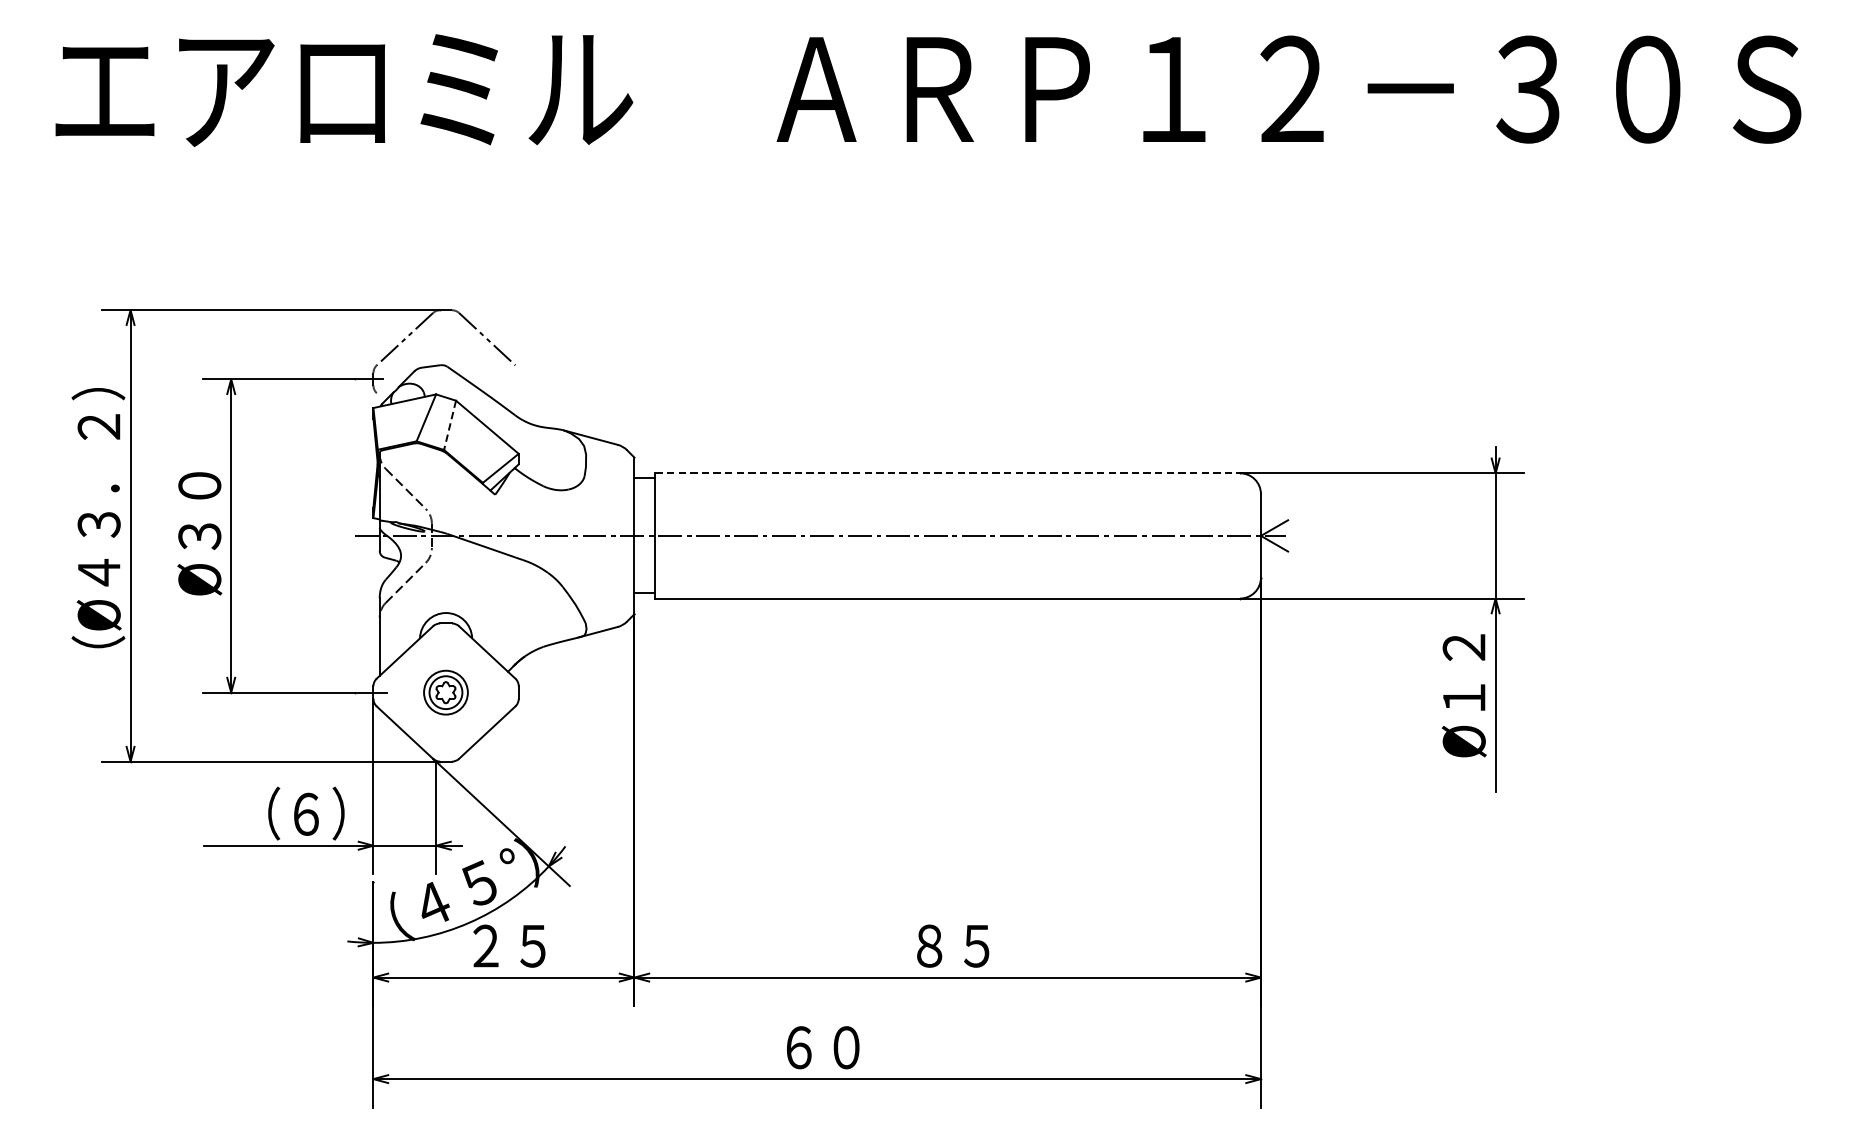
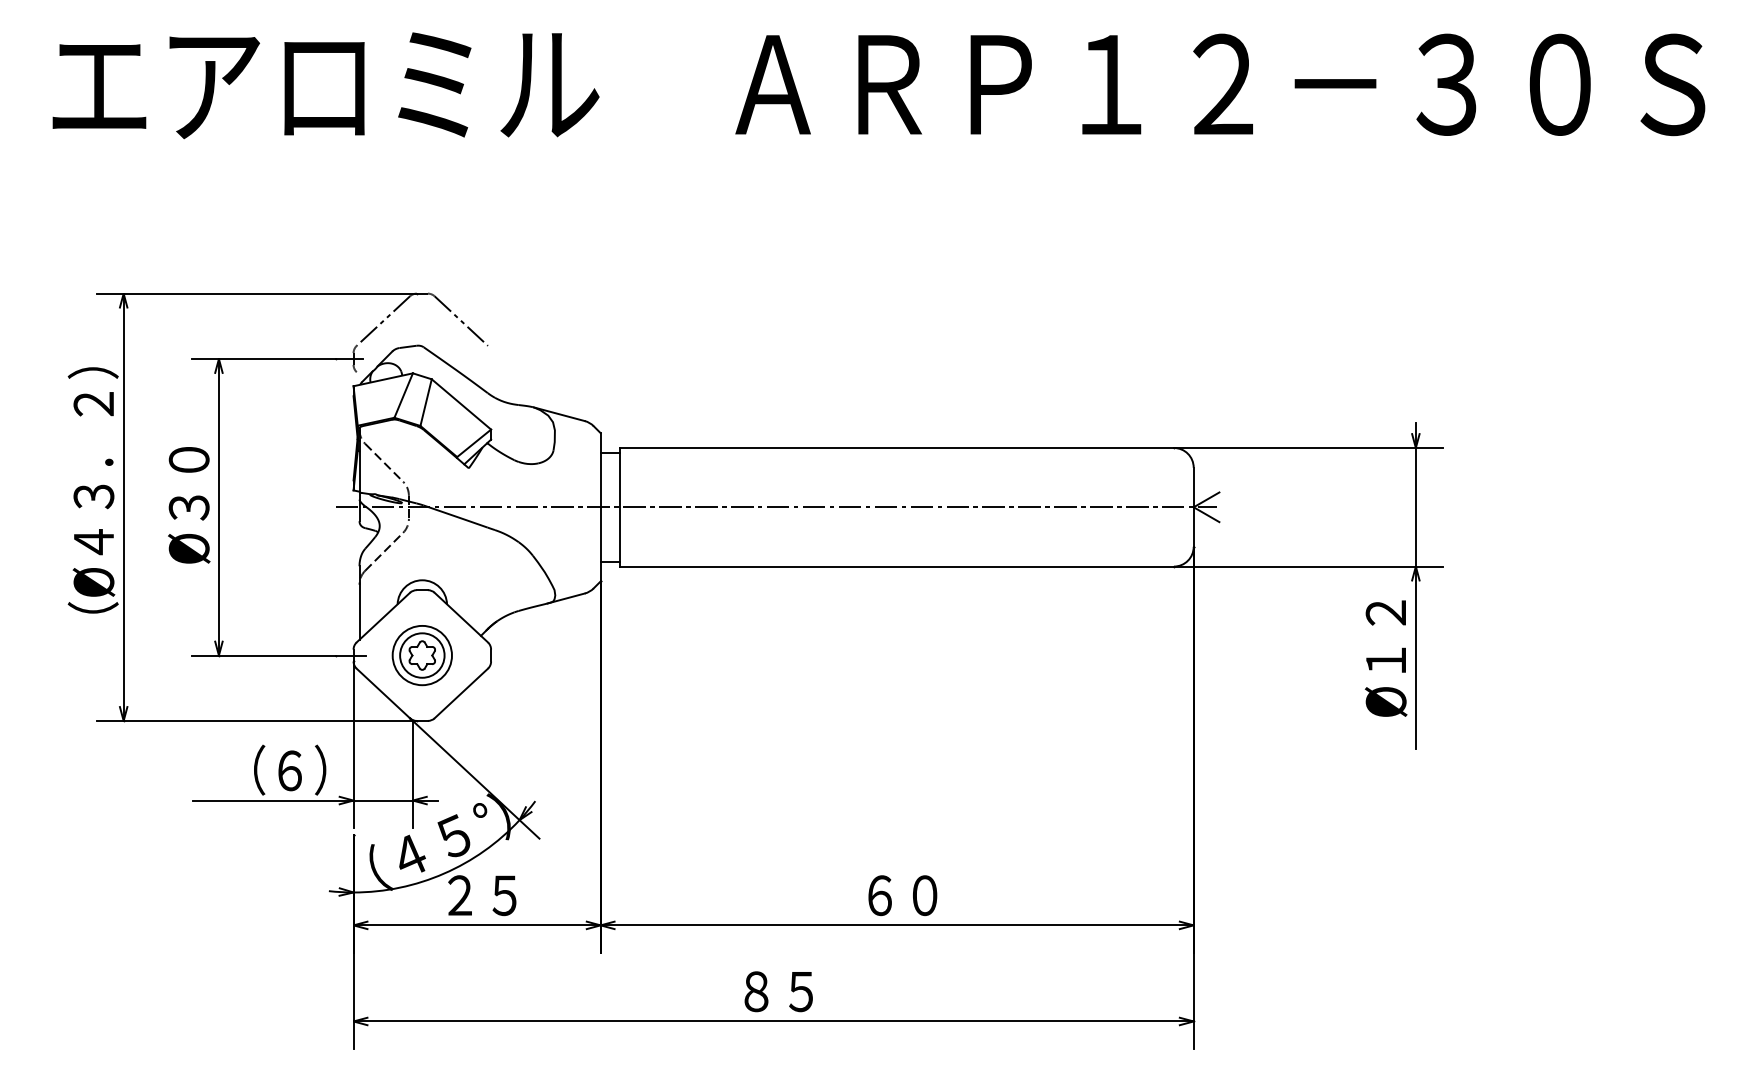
line: (450, 426) -> (426, 403), dashed -> solid
line: (948, 472) -> (897, 447), dashed -> solid
part: (445, 692) -> (421, 655), size x1.43
text: (953, 946) -> (902, 895), ８５ -> ６０
text: (822, 1047) -> (778, 991), ６０ -> ８５

